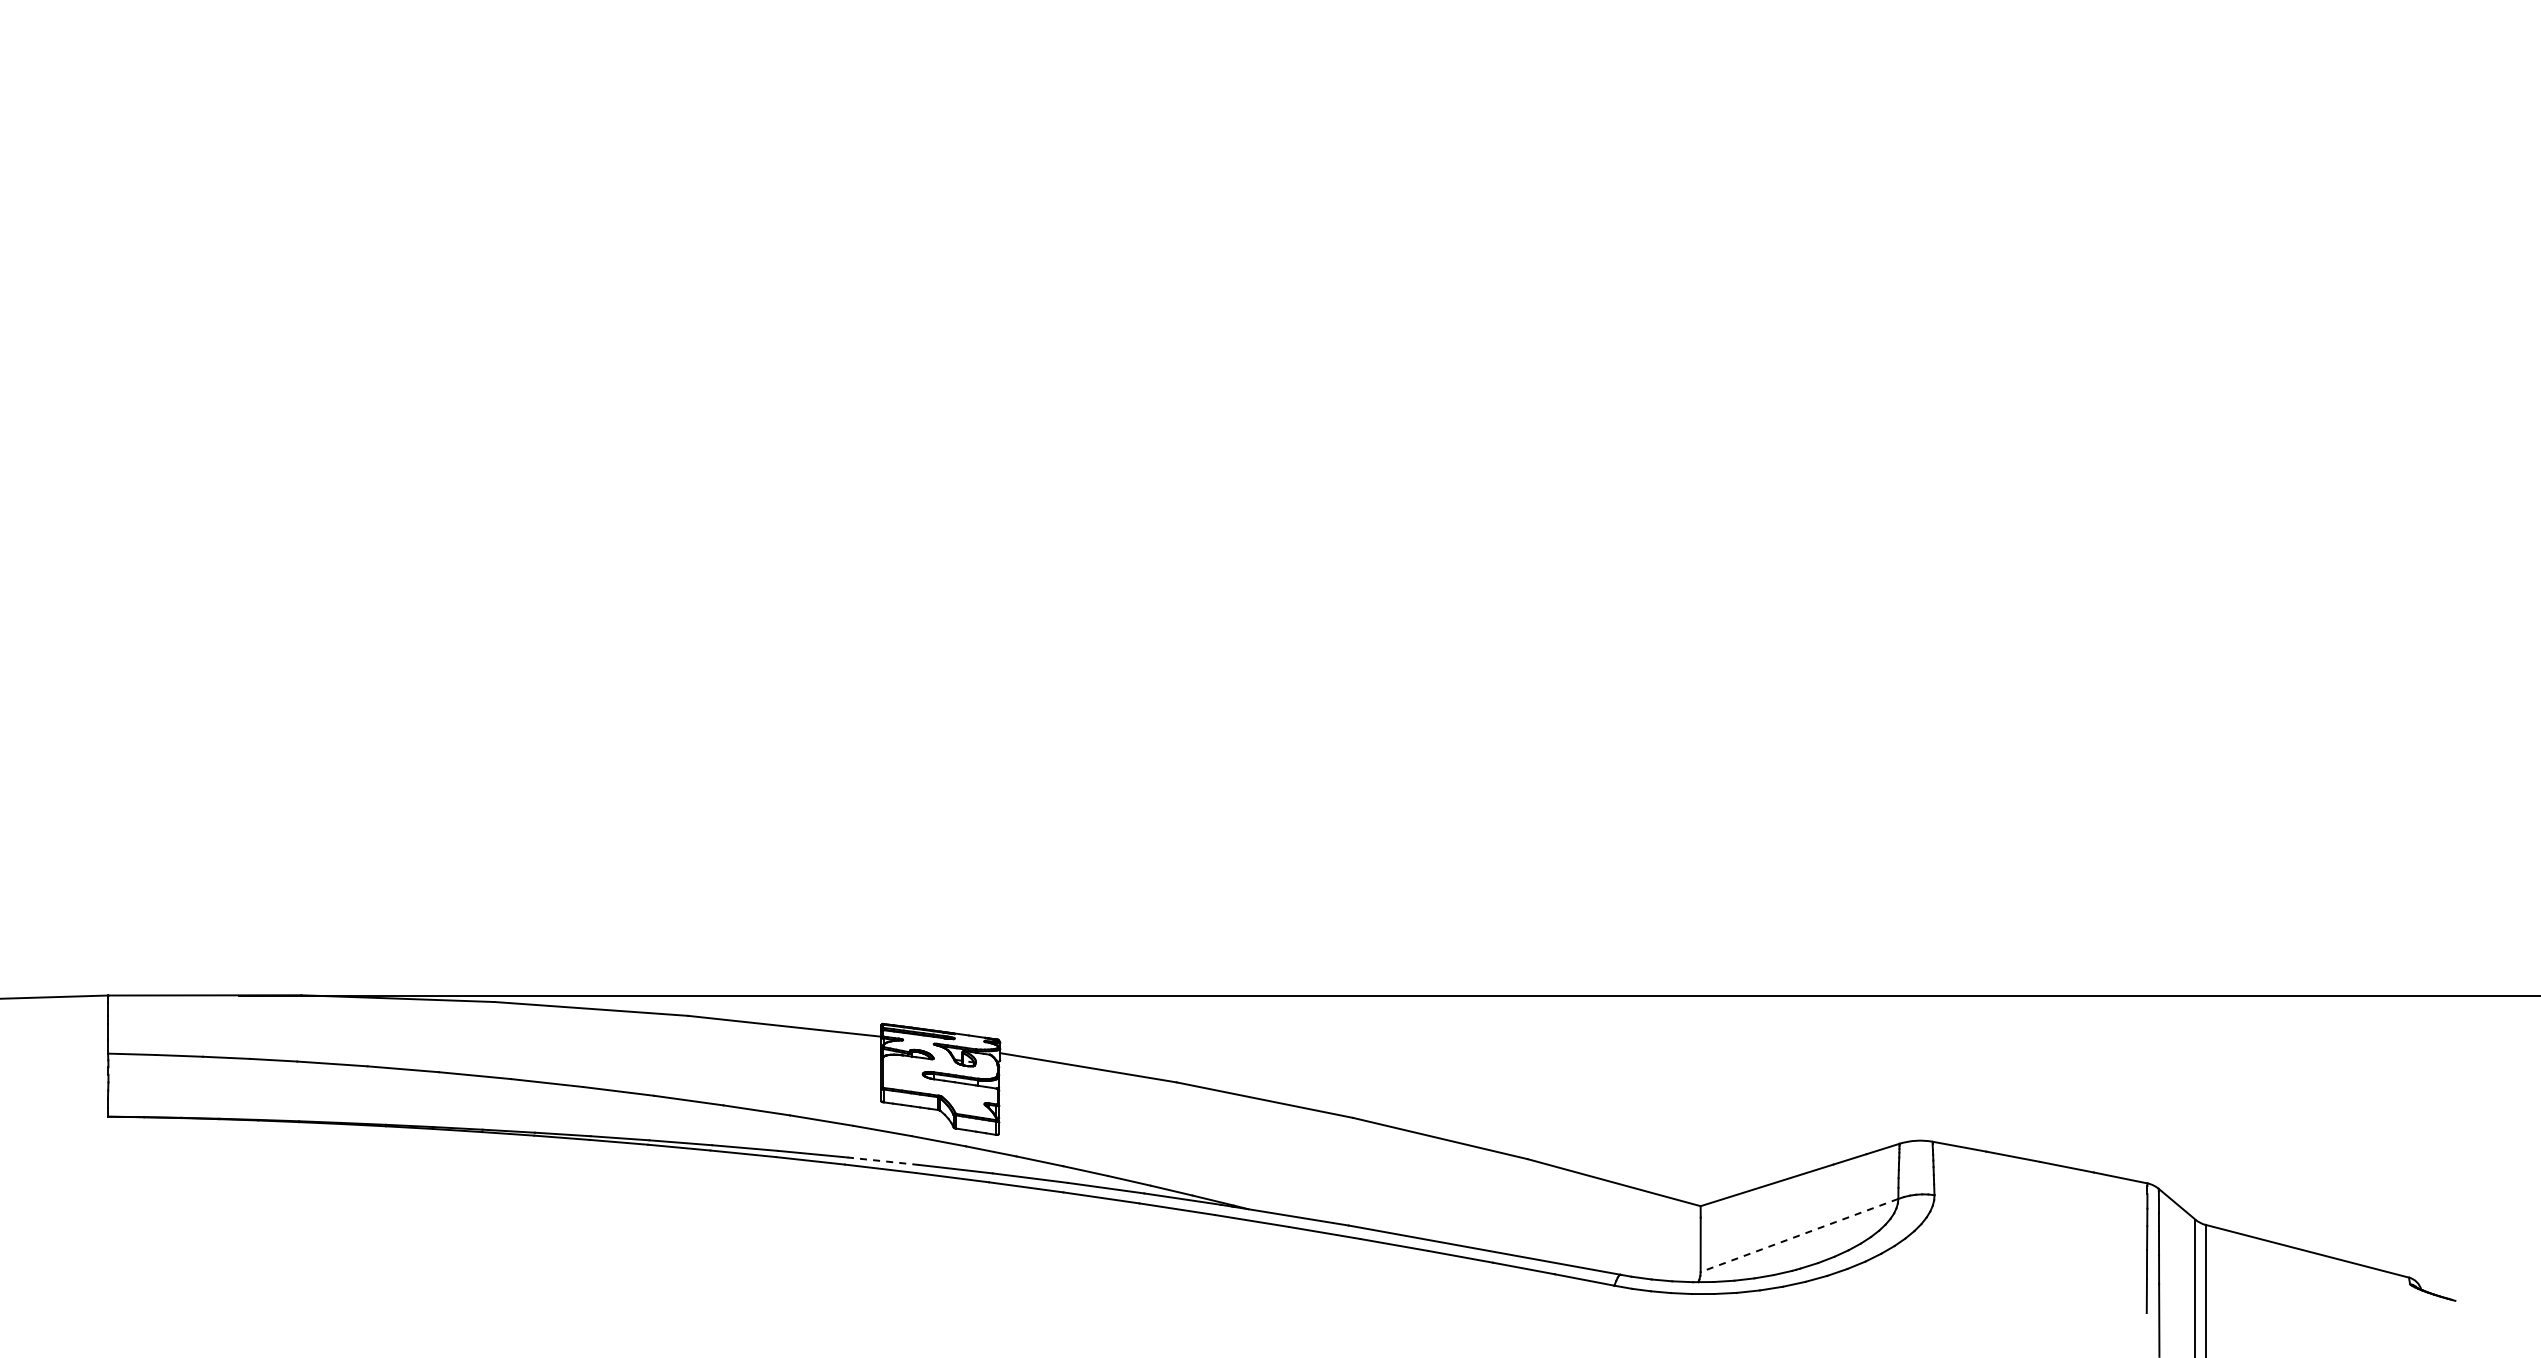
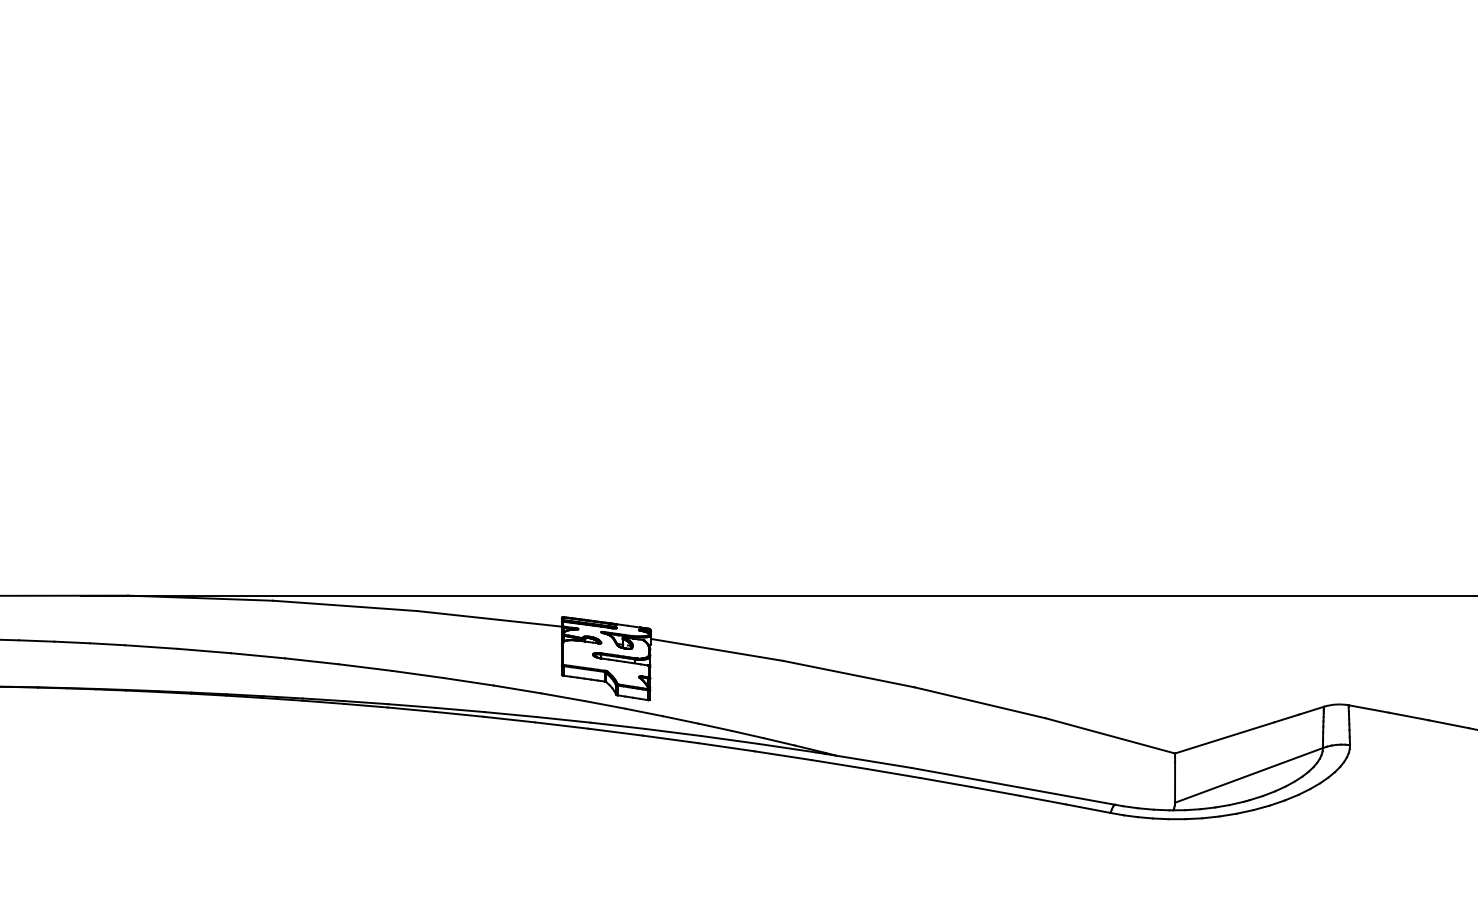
line: (882, 1161) -> (562, 720), dashed -> solid
line: (1799, 1235) -> (1249, 775), dashed -> solid

